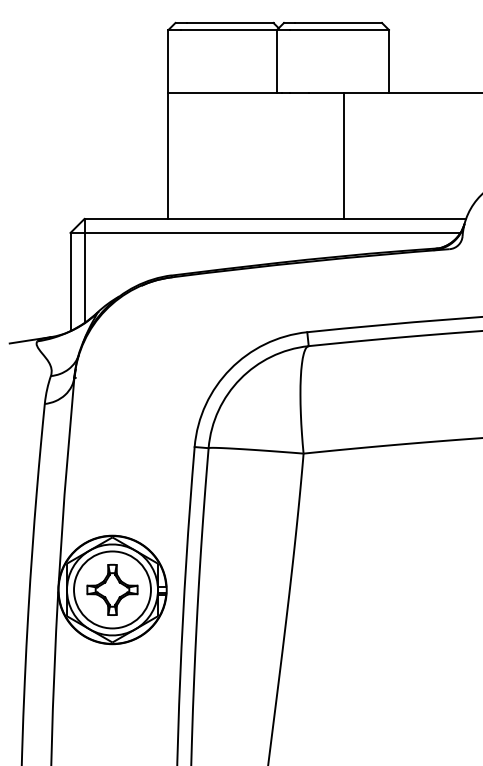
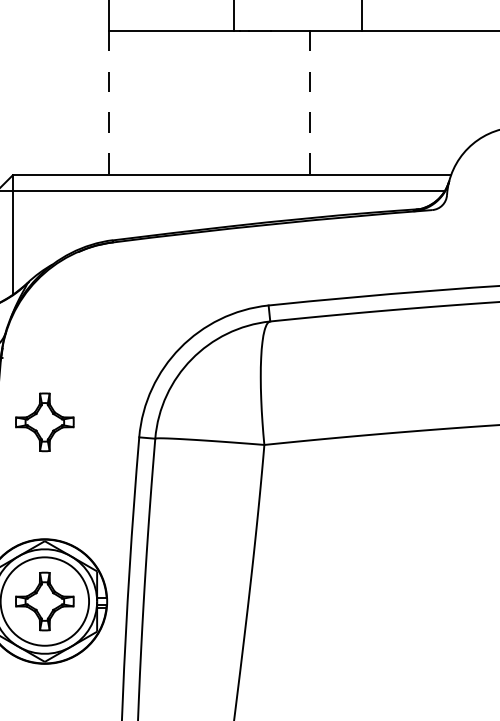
line: (168, 156) -> (109, 103), solid -> dashed
line: (343, 156) -> (310, 103), solid -> dashed
part: (112, 433) -> (44, 421), added

